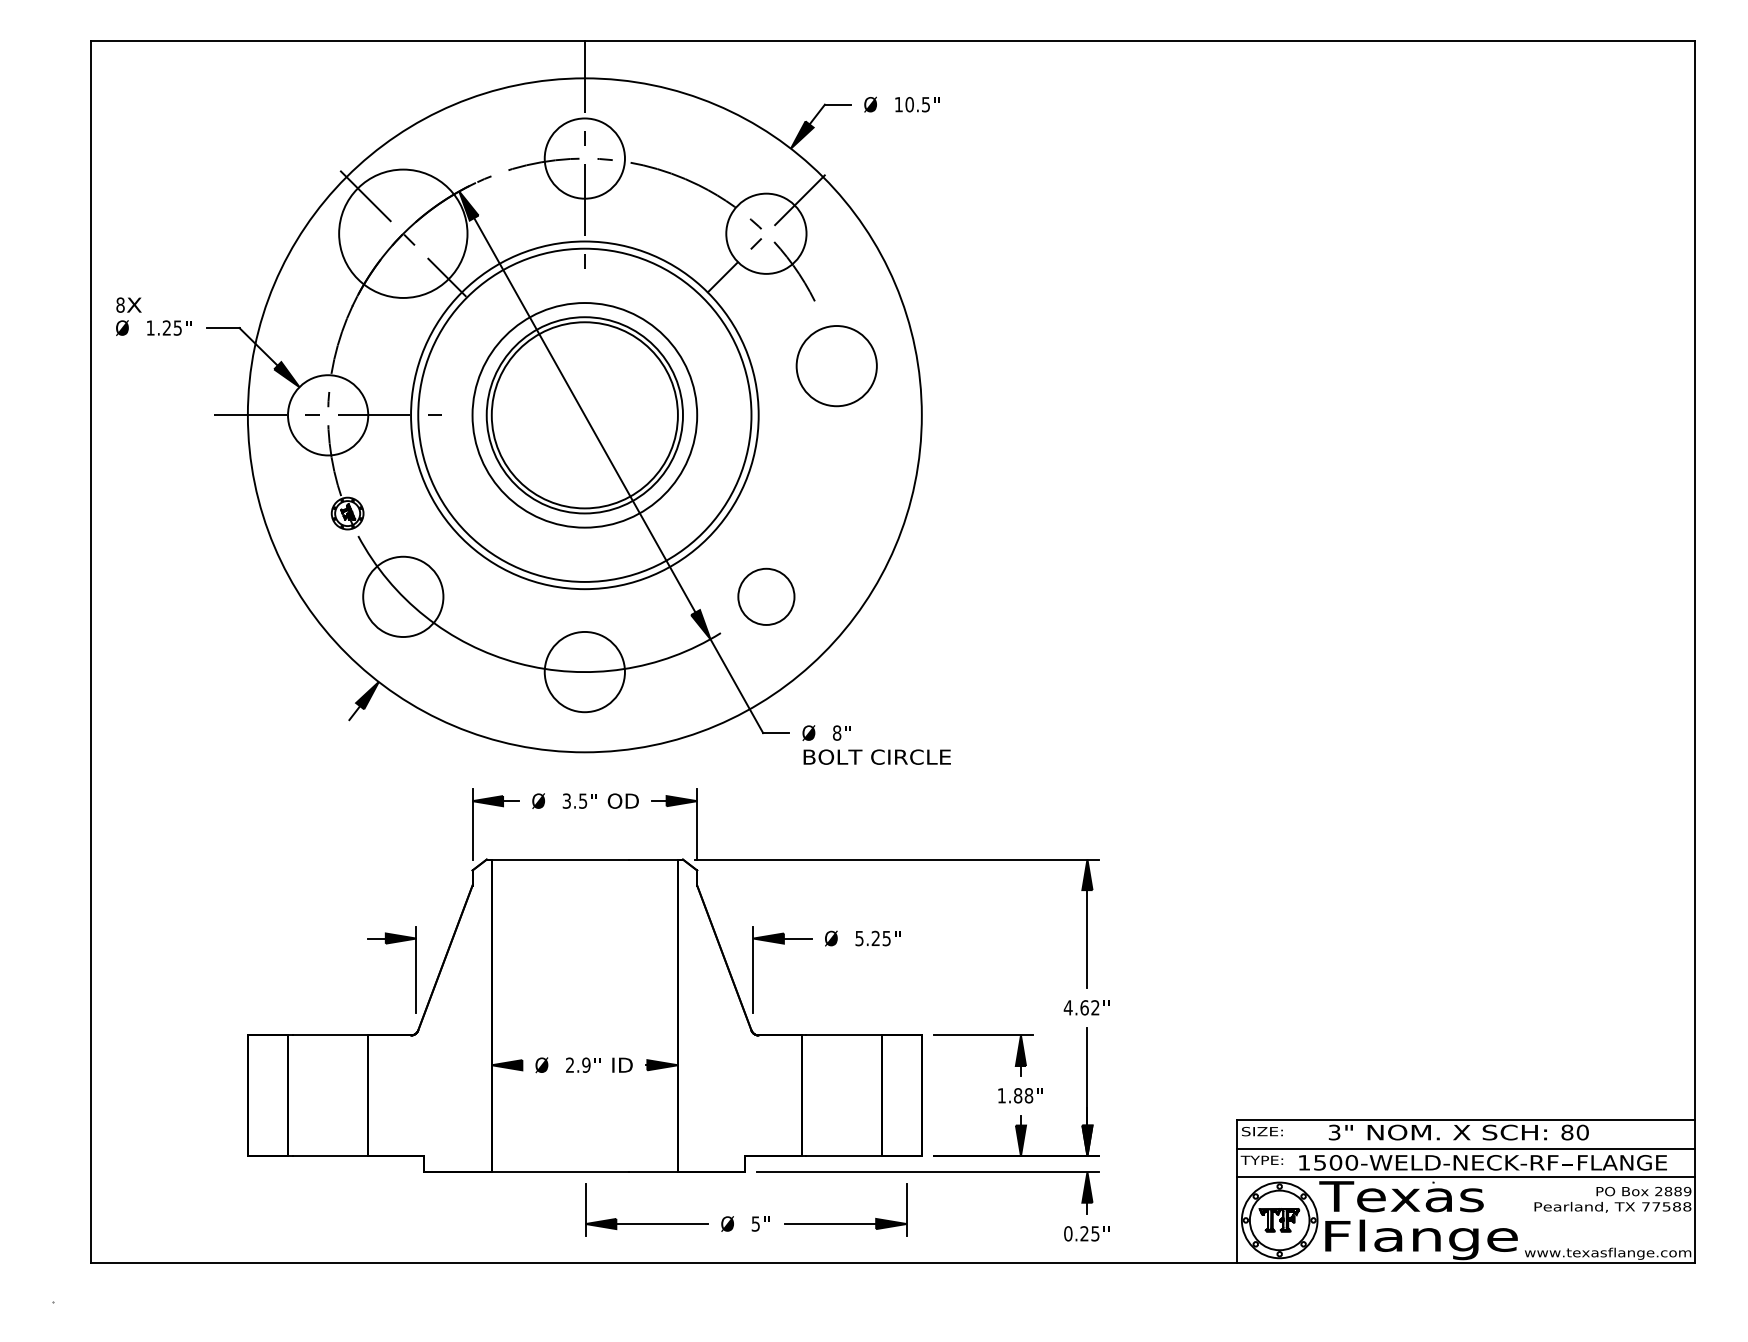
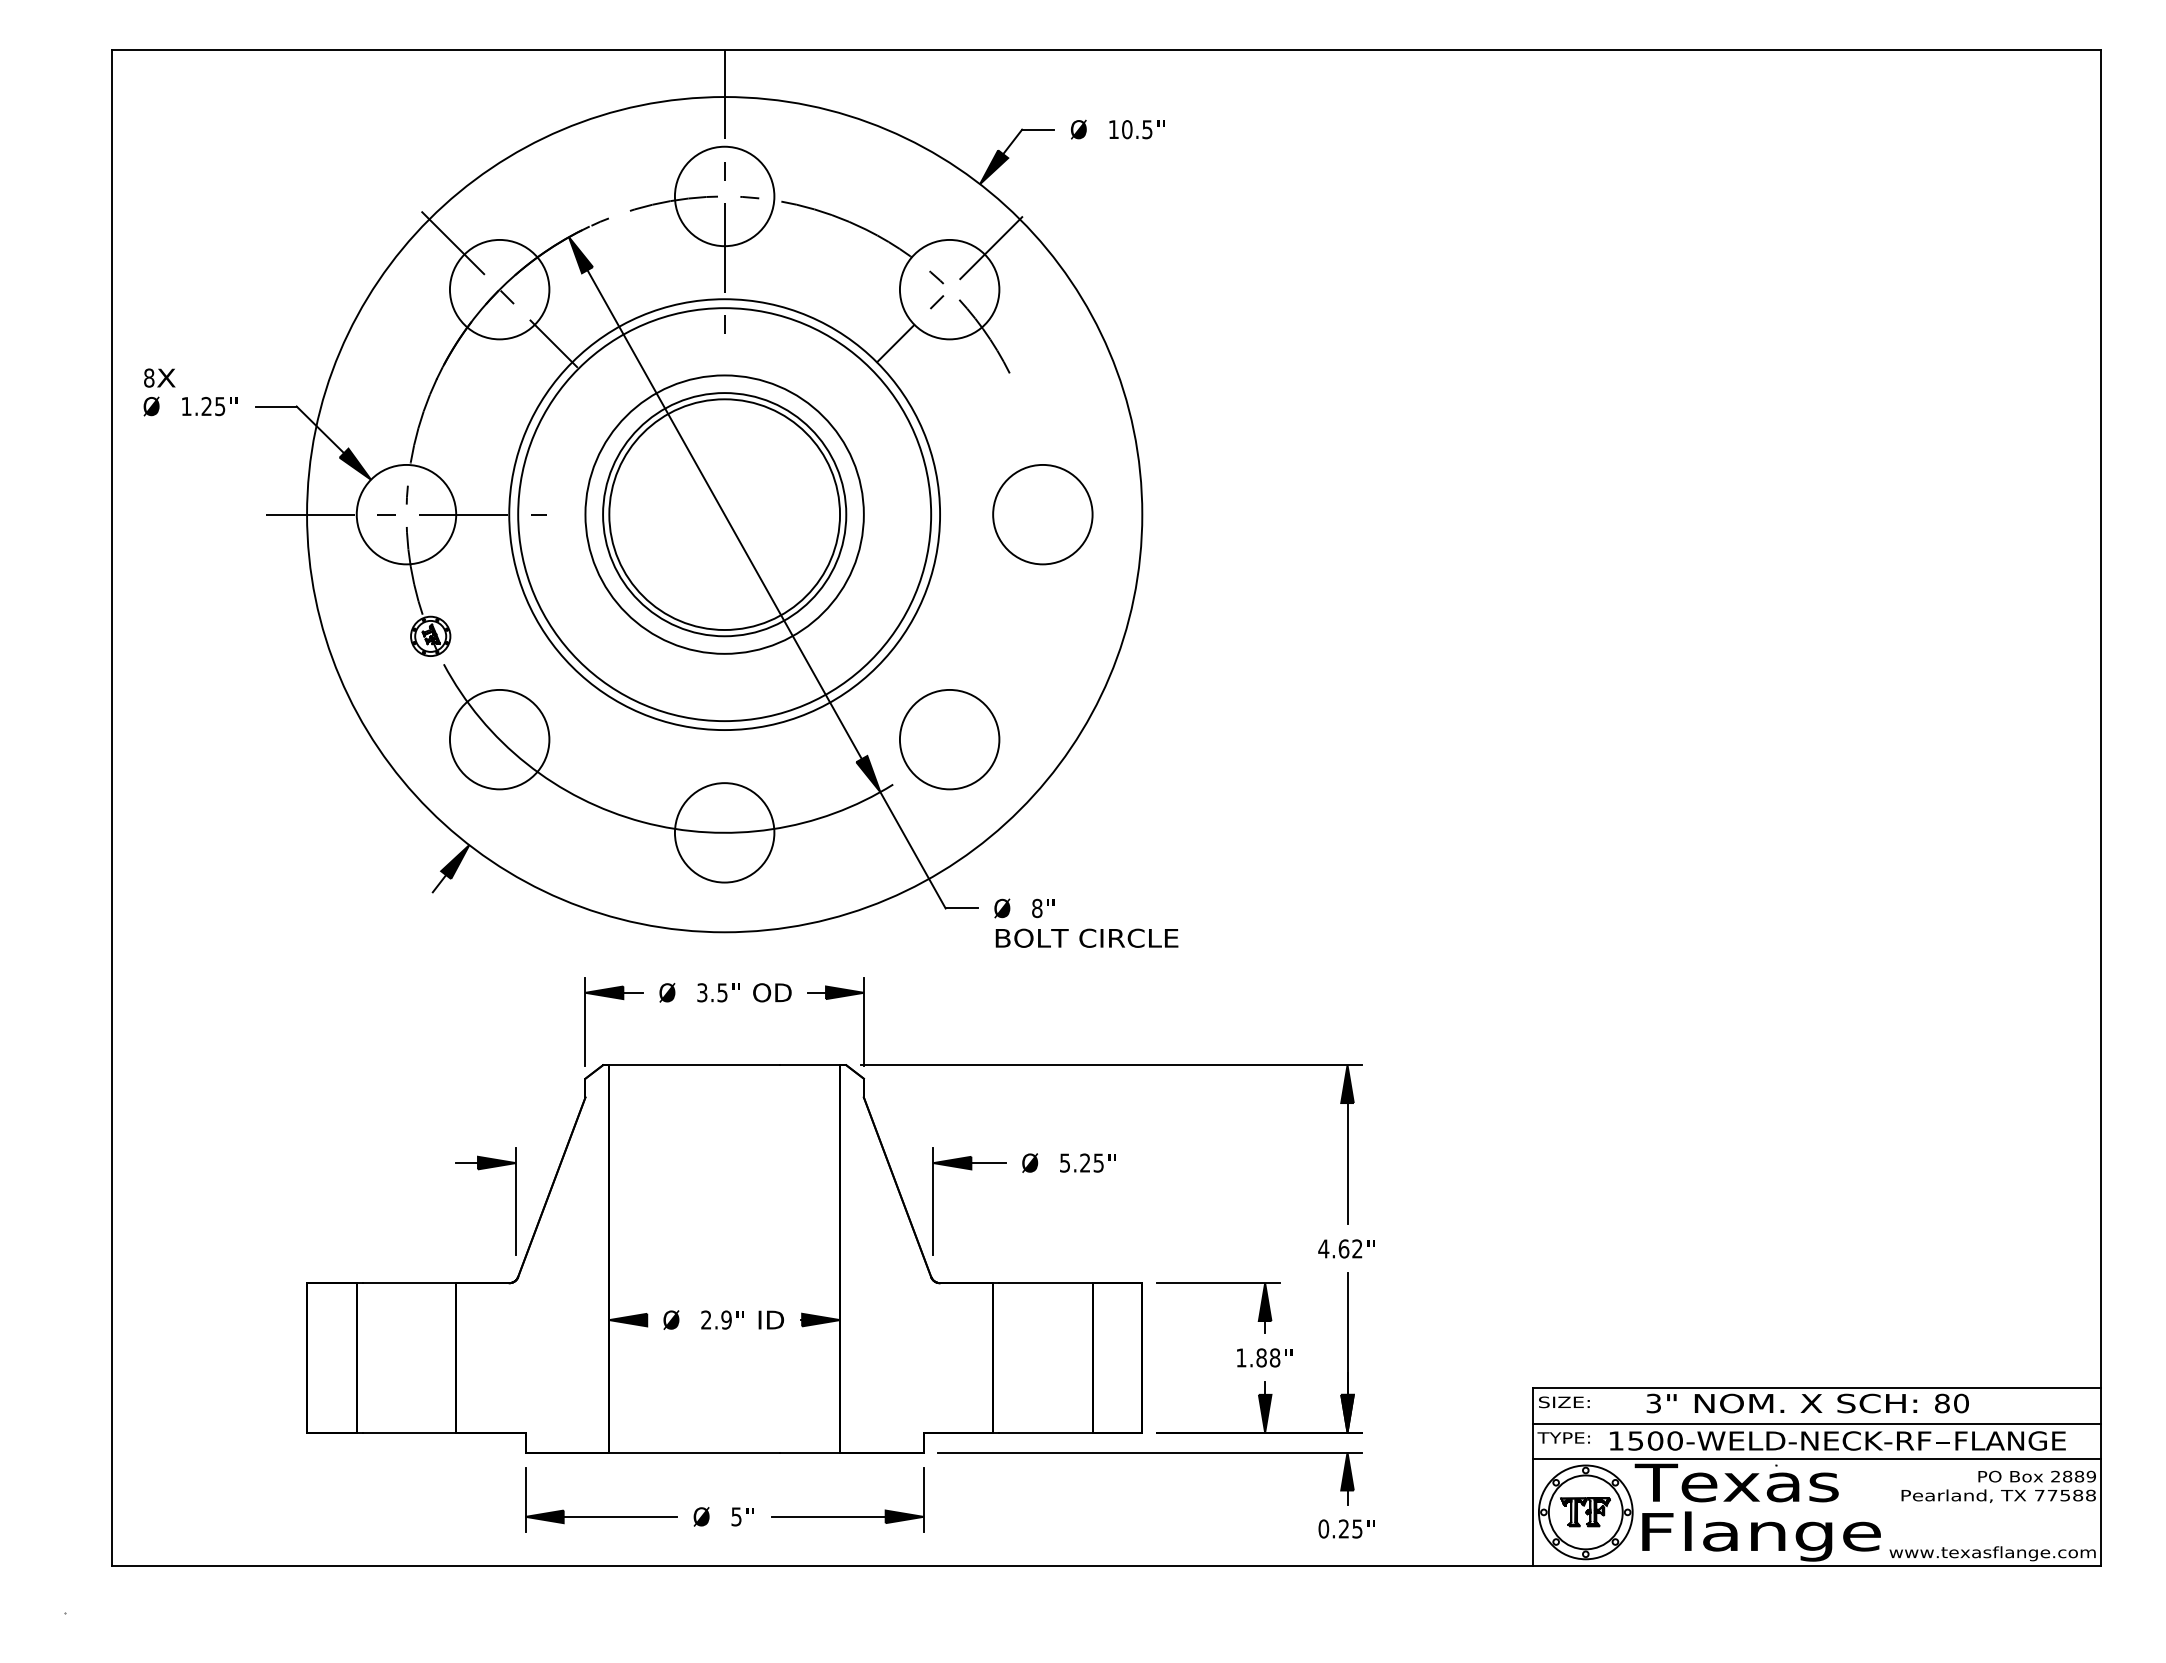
circle: (403, 233) -> (499, 289), size x0.62
circle: (836, 365) -> (1042, 514), moved
circle: (766, 596) -> (949, 739), size x1.43
part: (752, 1216) -> (732, 1507), moved

